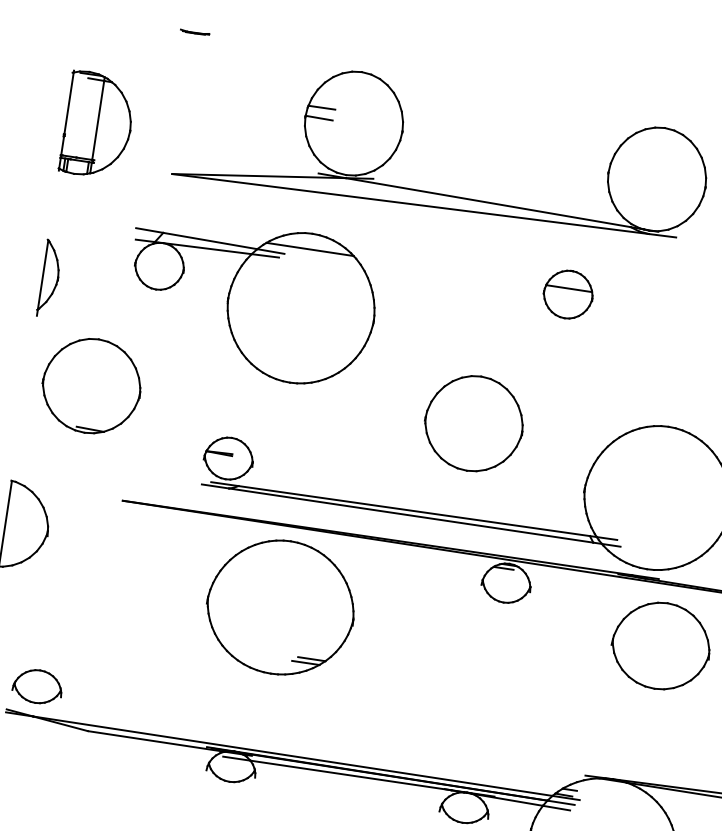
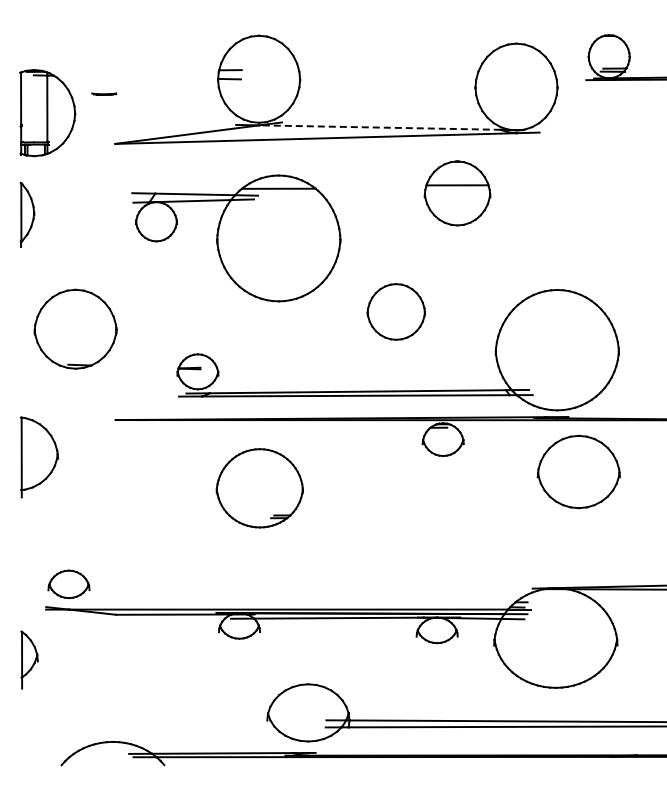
line: (195, 31) -> (104, 93), moved
line: (487, 202) -> (379, 127), solid -> dashed
part: (50, 278) -> (27, 214), moved
part: (568, 294) -> (457, 193), size x1.6
part: (251, 300) -> (236, 238), moved
part: (474, 423) -> (396, 311), size x0.7
part: (280, 607) -> (259, 488), size x0.7

